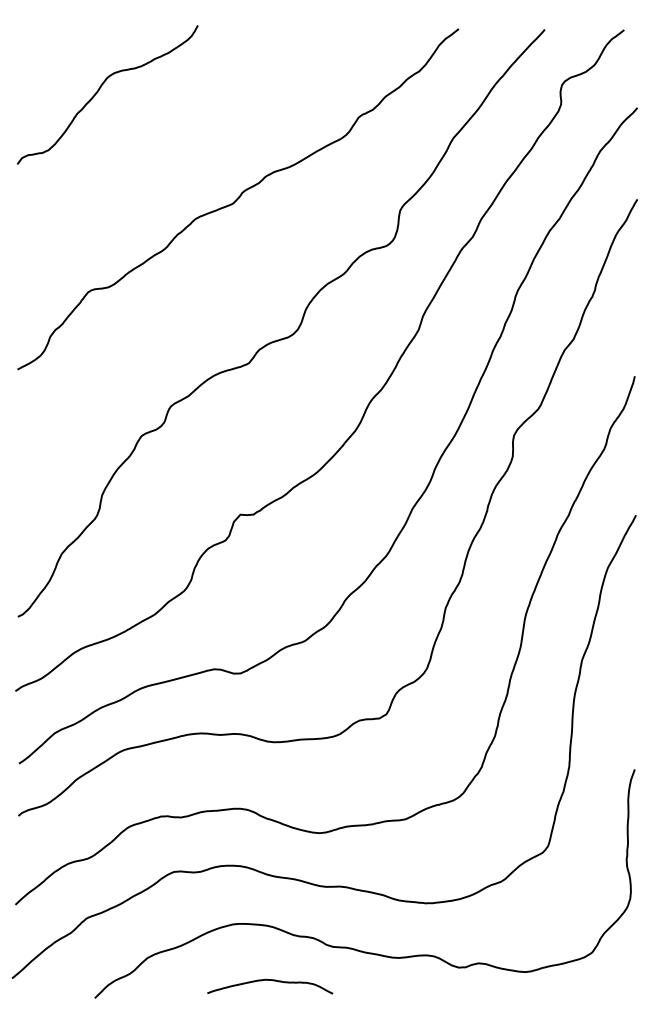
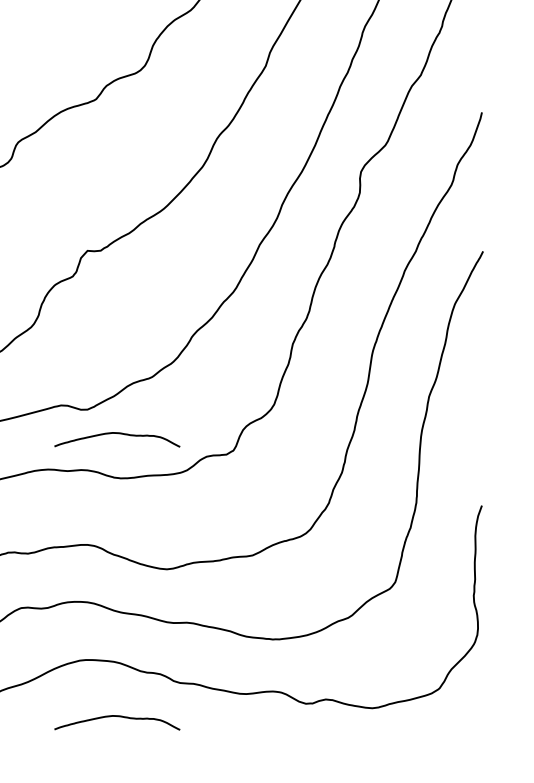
curve: (273, 698) -> (120, 434), added

